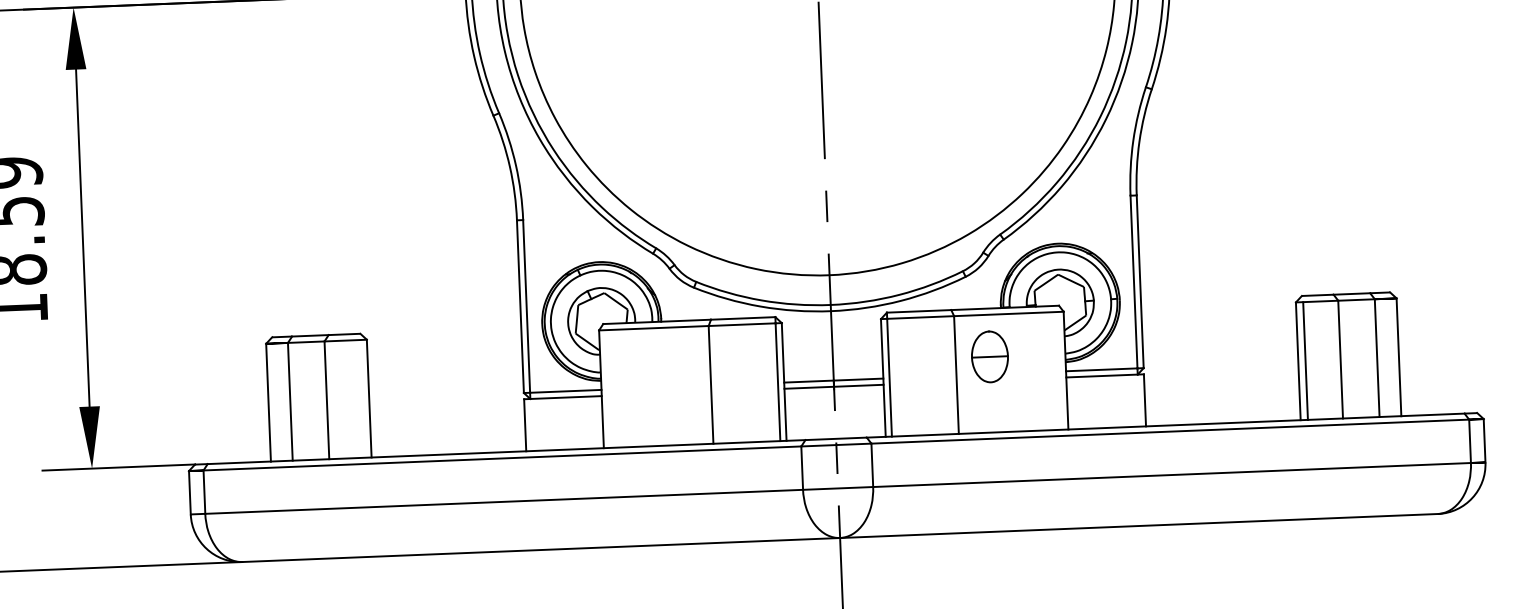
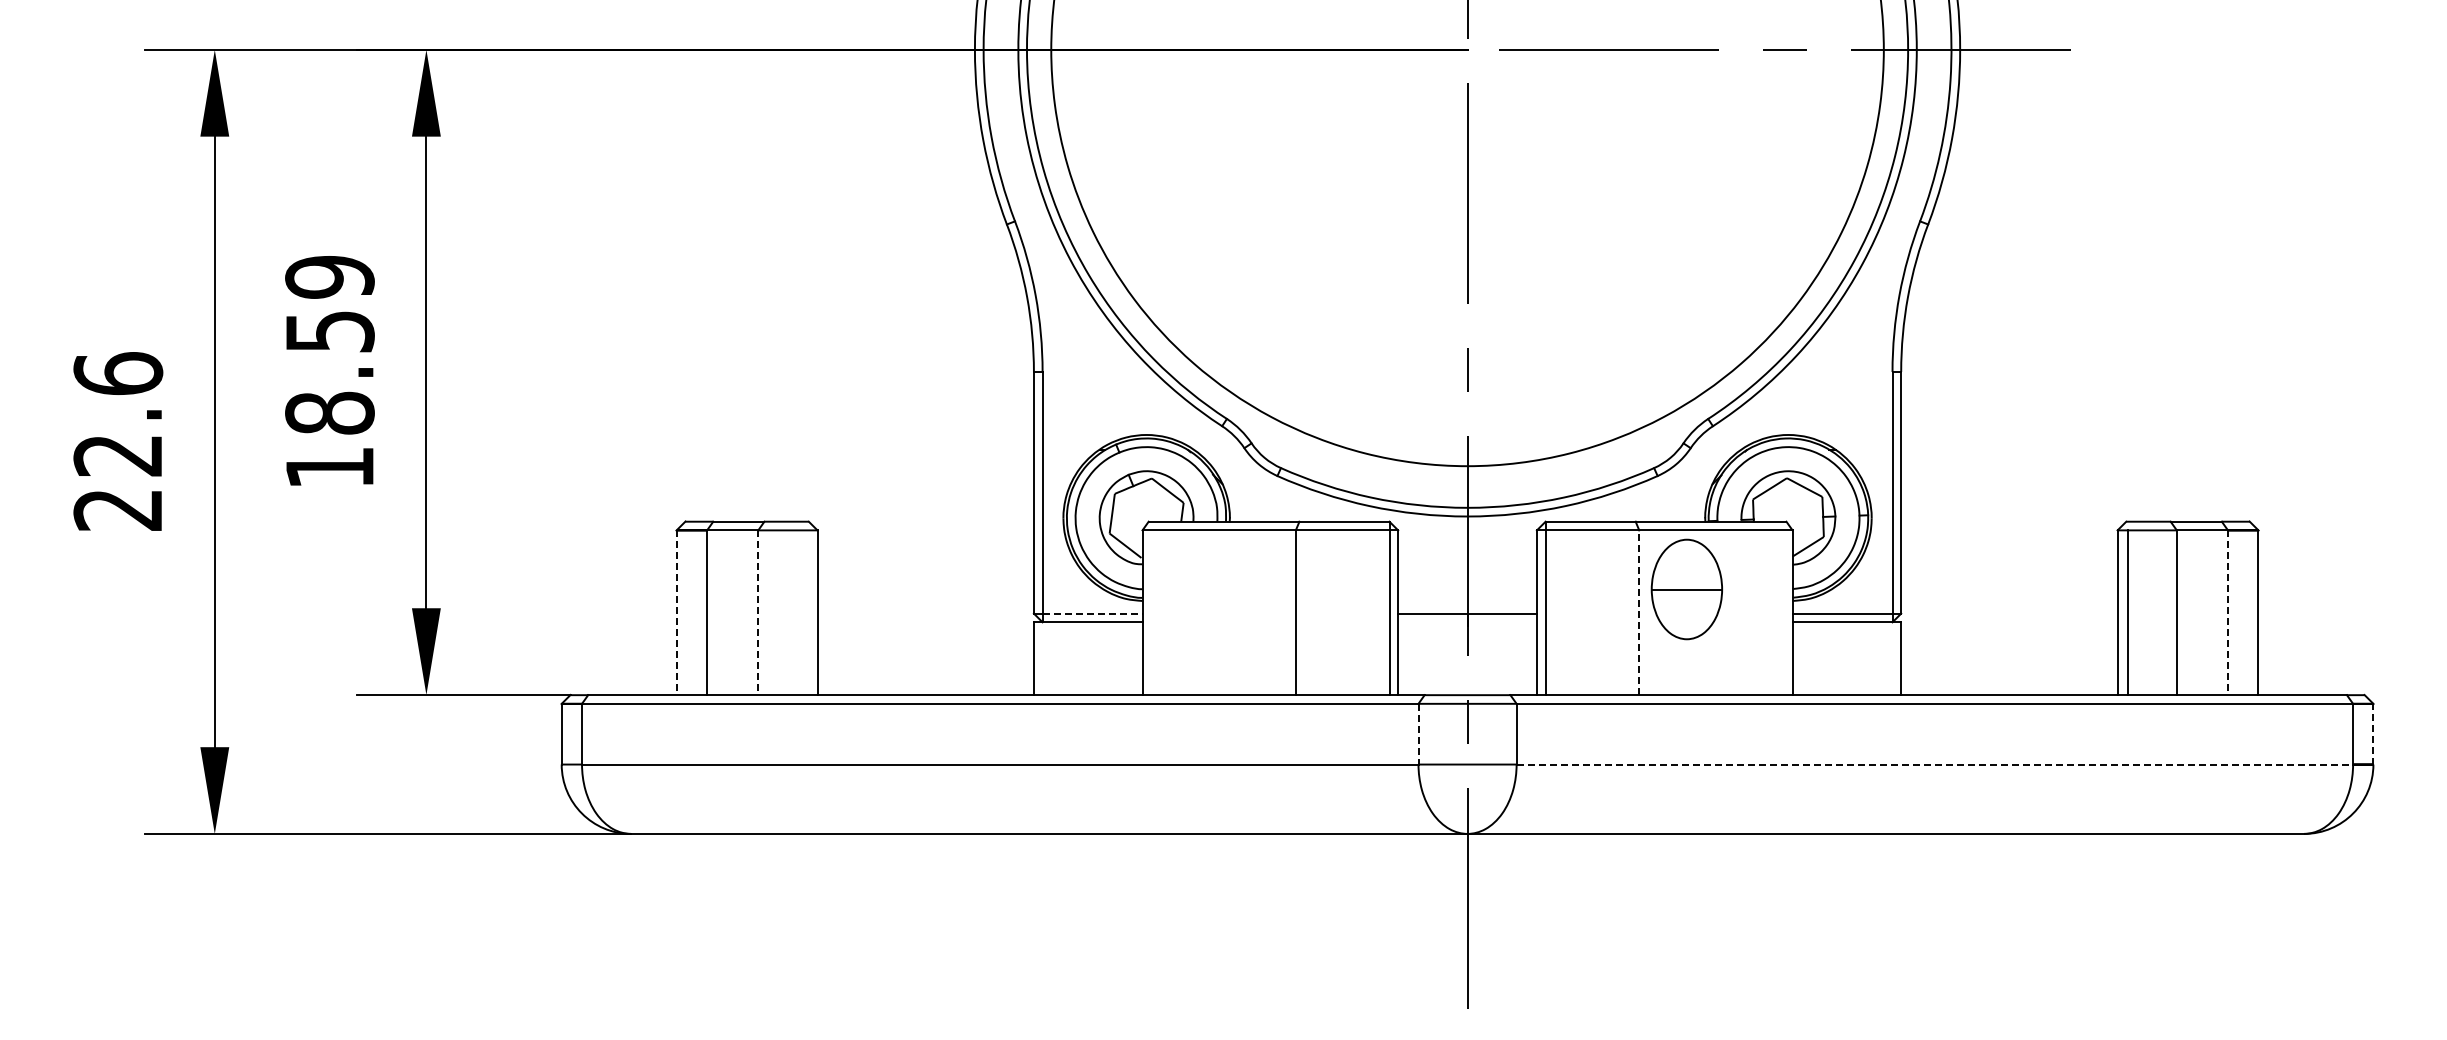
part: (990, 356) -> (1687, 588), size x1.4
line: (1376, 358) -> (2227, 613), solid -> dashed
line: (956, 374) -> (1639, 612), solid -> dashed
line: (834, 386) -> (1467, 622), removed
line: (565, 391) -> (1092, 613), solid -> dashed
line: (327, 400) -> (758, 613), solid -> dashed
line: (268, 402) -> (676, 612), solid -> dashed
line: (1484, 440) -> (2373, 734), solid -> dashed
line: (802, 468) -> (1418, 734), solid -> dashed
line: (1172, 474) -> (1935, 764), solid -> dashed

